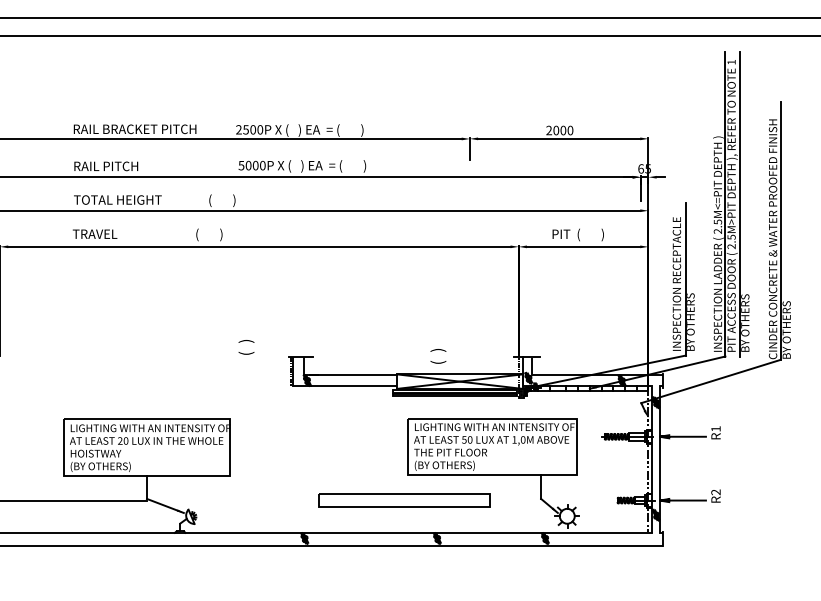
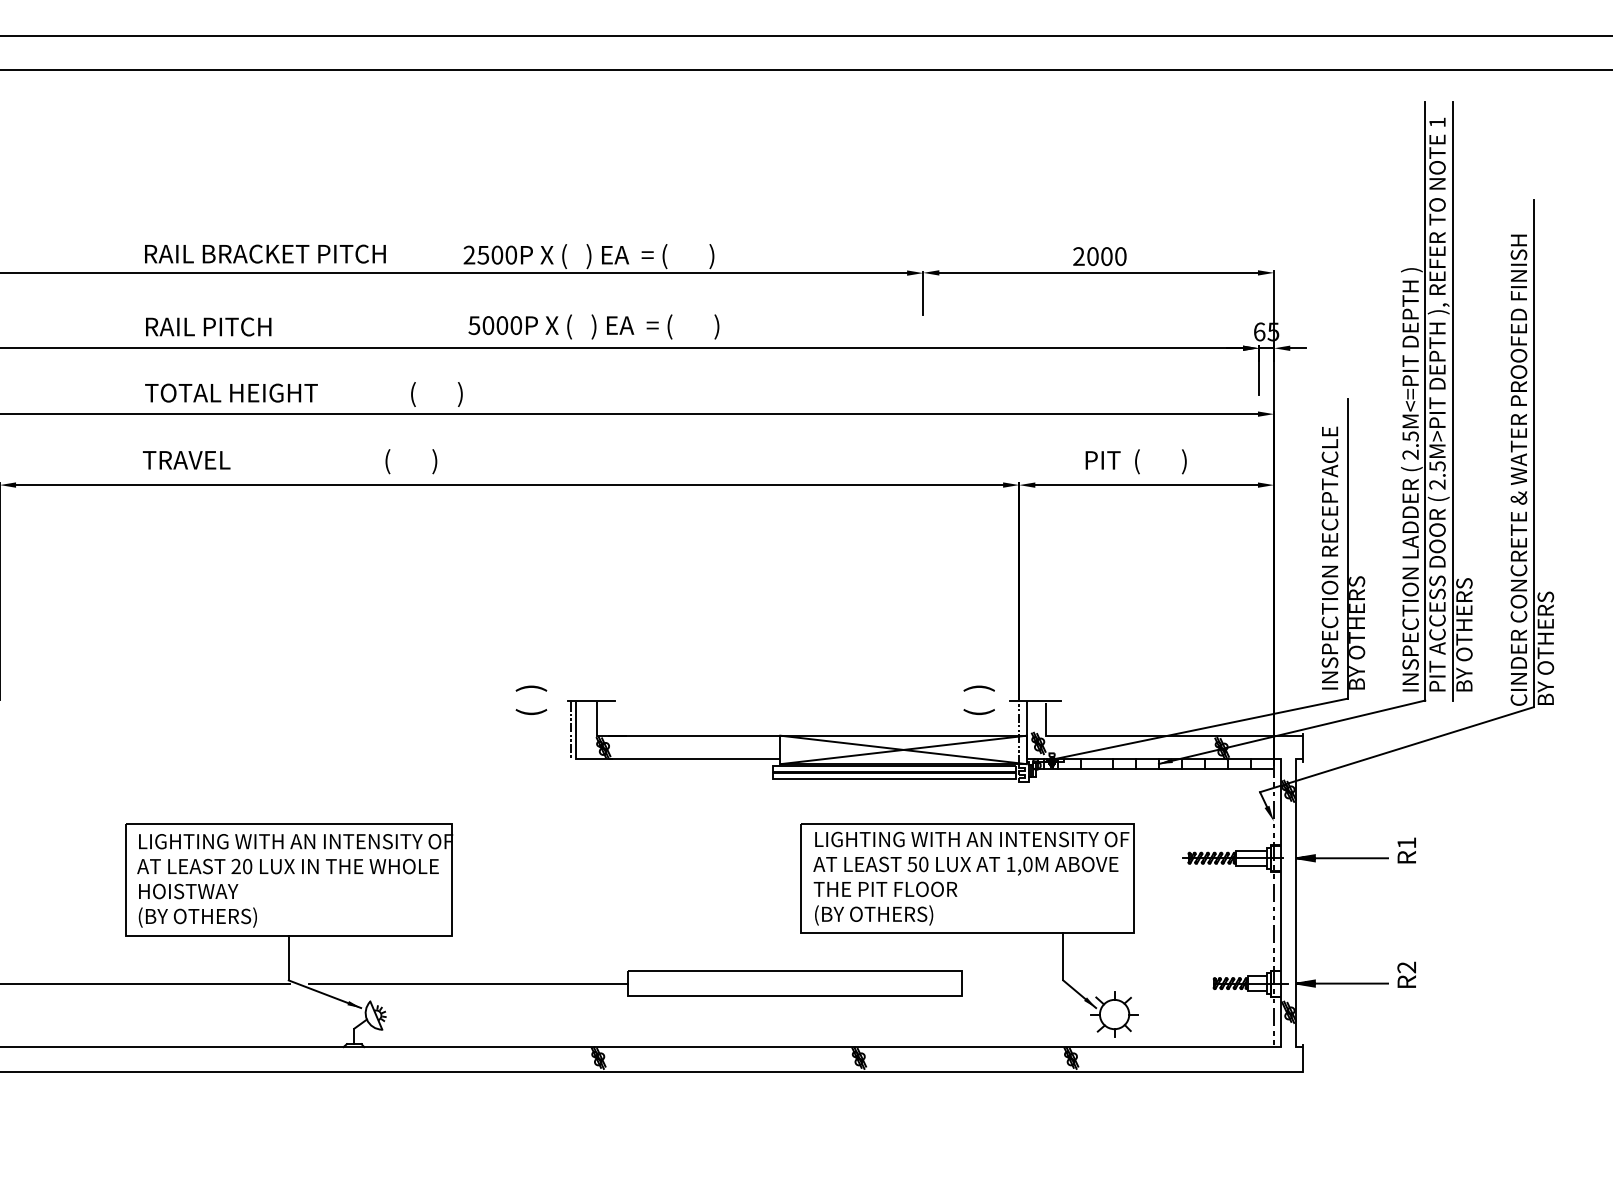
text: (246, 347) -> (531, 700), moved
text: (438, 356) -> (979, 700), moved
line: (238, 500) -> (468, 983), added

